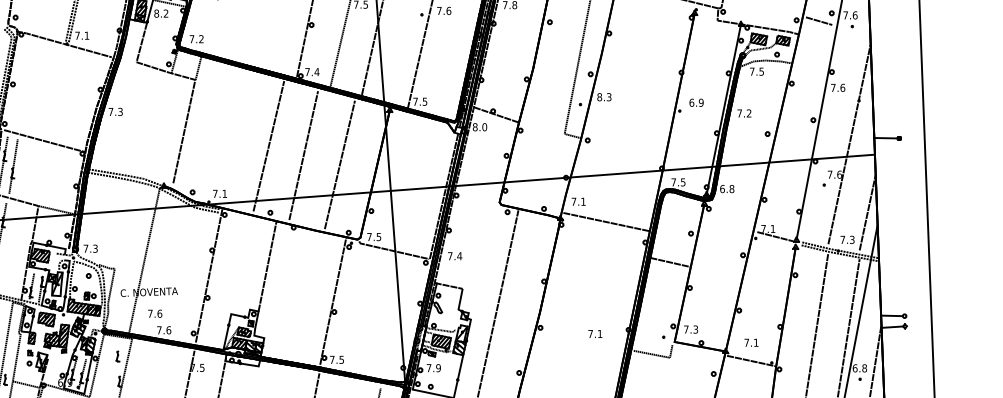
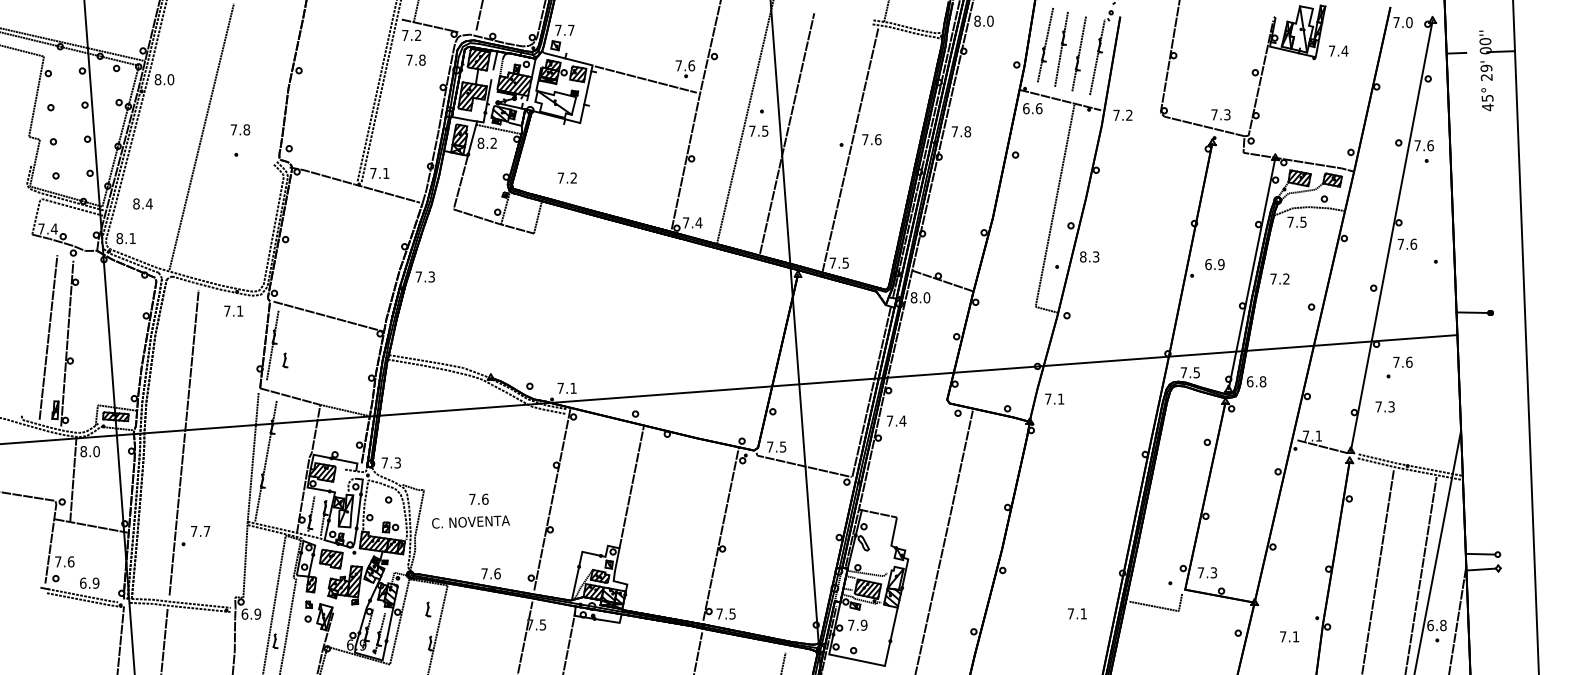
line: (819, 21) -> (1381, 153), removed
text: (196, 38) -> (566, 177), moved
line: (184, 131) -> (518, 303), removed
line: (849, 143) -> (1422, 320), removed
line: (268, 146) -> (633, 323), removed
line: (303, 154) -> (680, 335), removed
line: (339, 164) -> (729, 348), removed
line: (13, 166) -> (286, 351), removed
line: (867, 212) -> (1447, 413), removed
line: (605, 221) -> (1091, 426), removed
text: (847, 239) -> (1384, 406), moved
text: (454, 255) -> (896, 420), moved
line: (144, 260) -> (464, 479), removed
line: (670, 262) -> (1179, 481), removed
text: (154, 313) -> (478, 498), moved
text: (594, 333) -> (1076, 613), moved
text: (751, 342) -> (1289, 636), moved
line: (751, 360) -> (1289, 615), removed
line: (26, 384) -> (303, 647), removed

